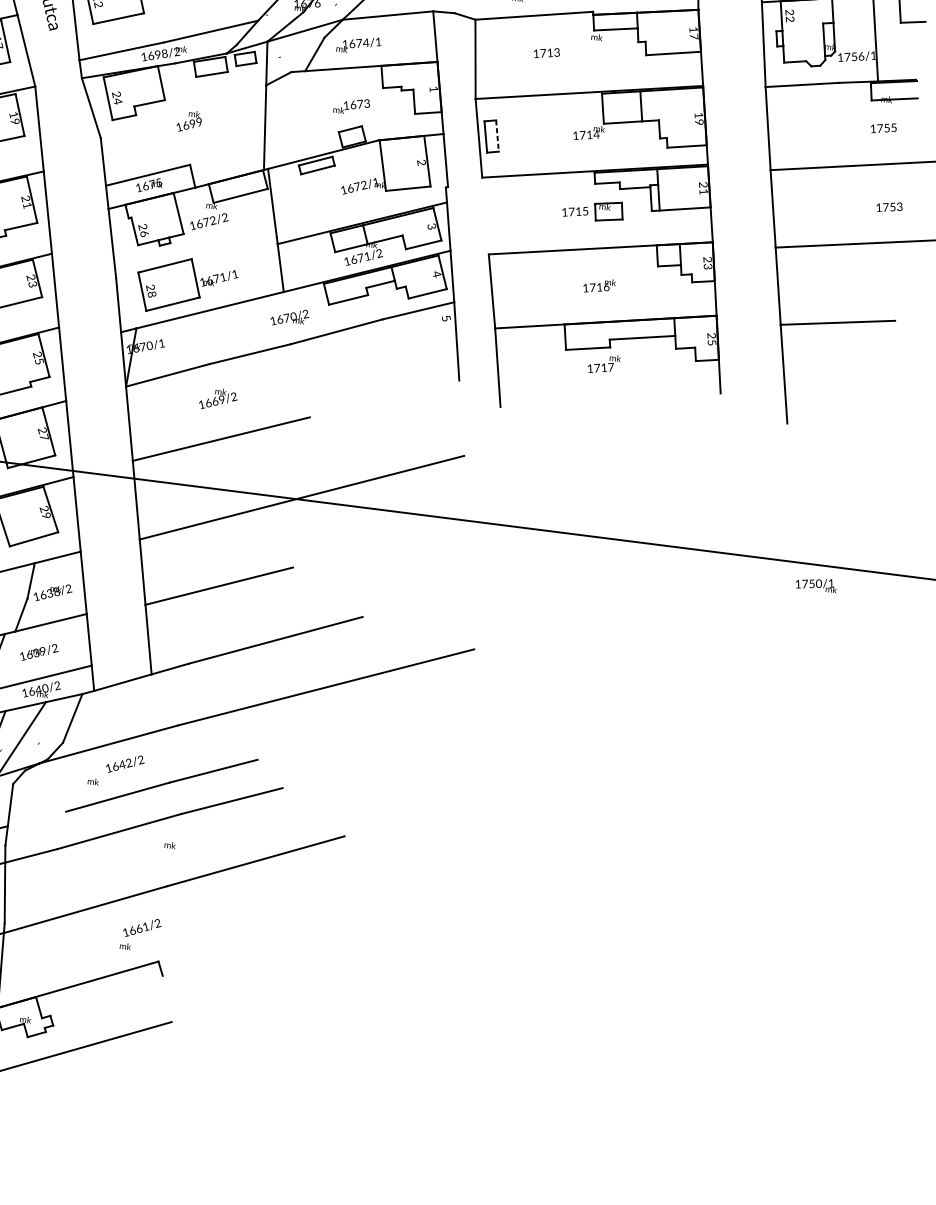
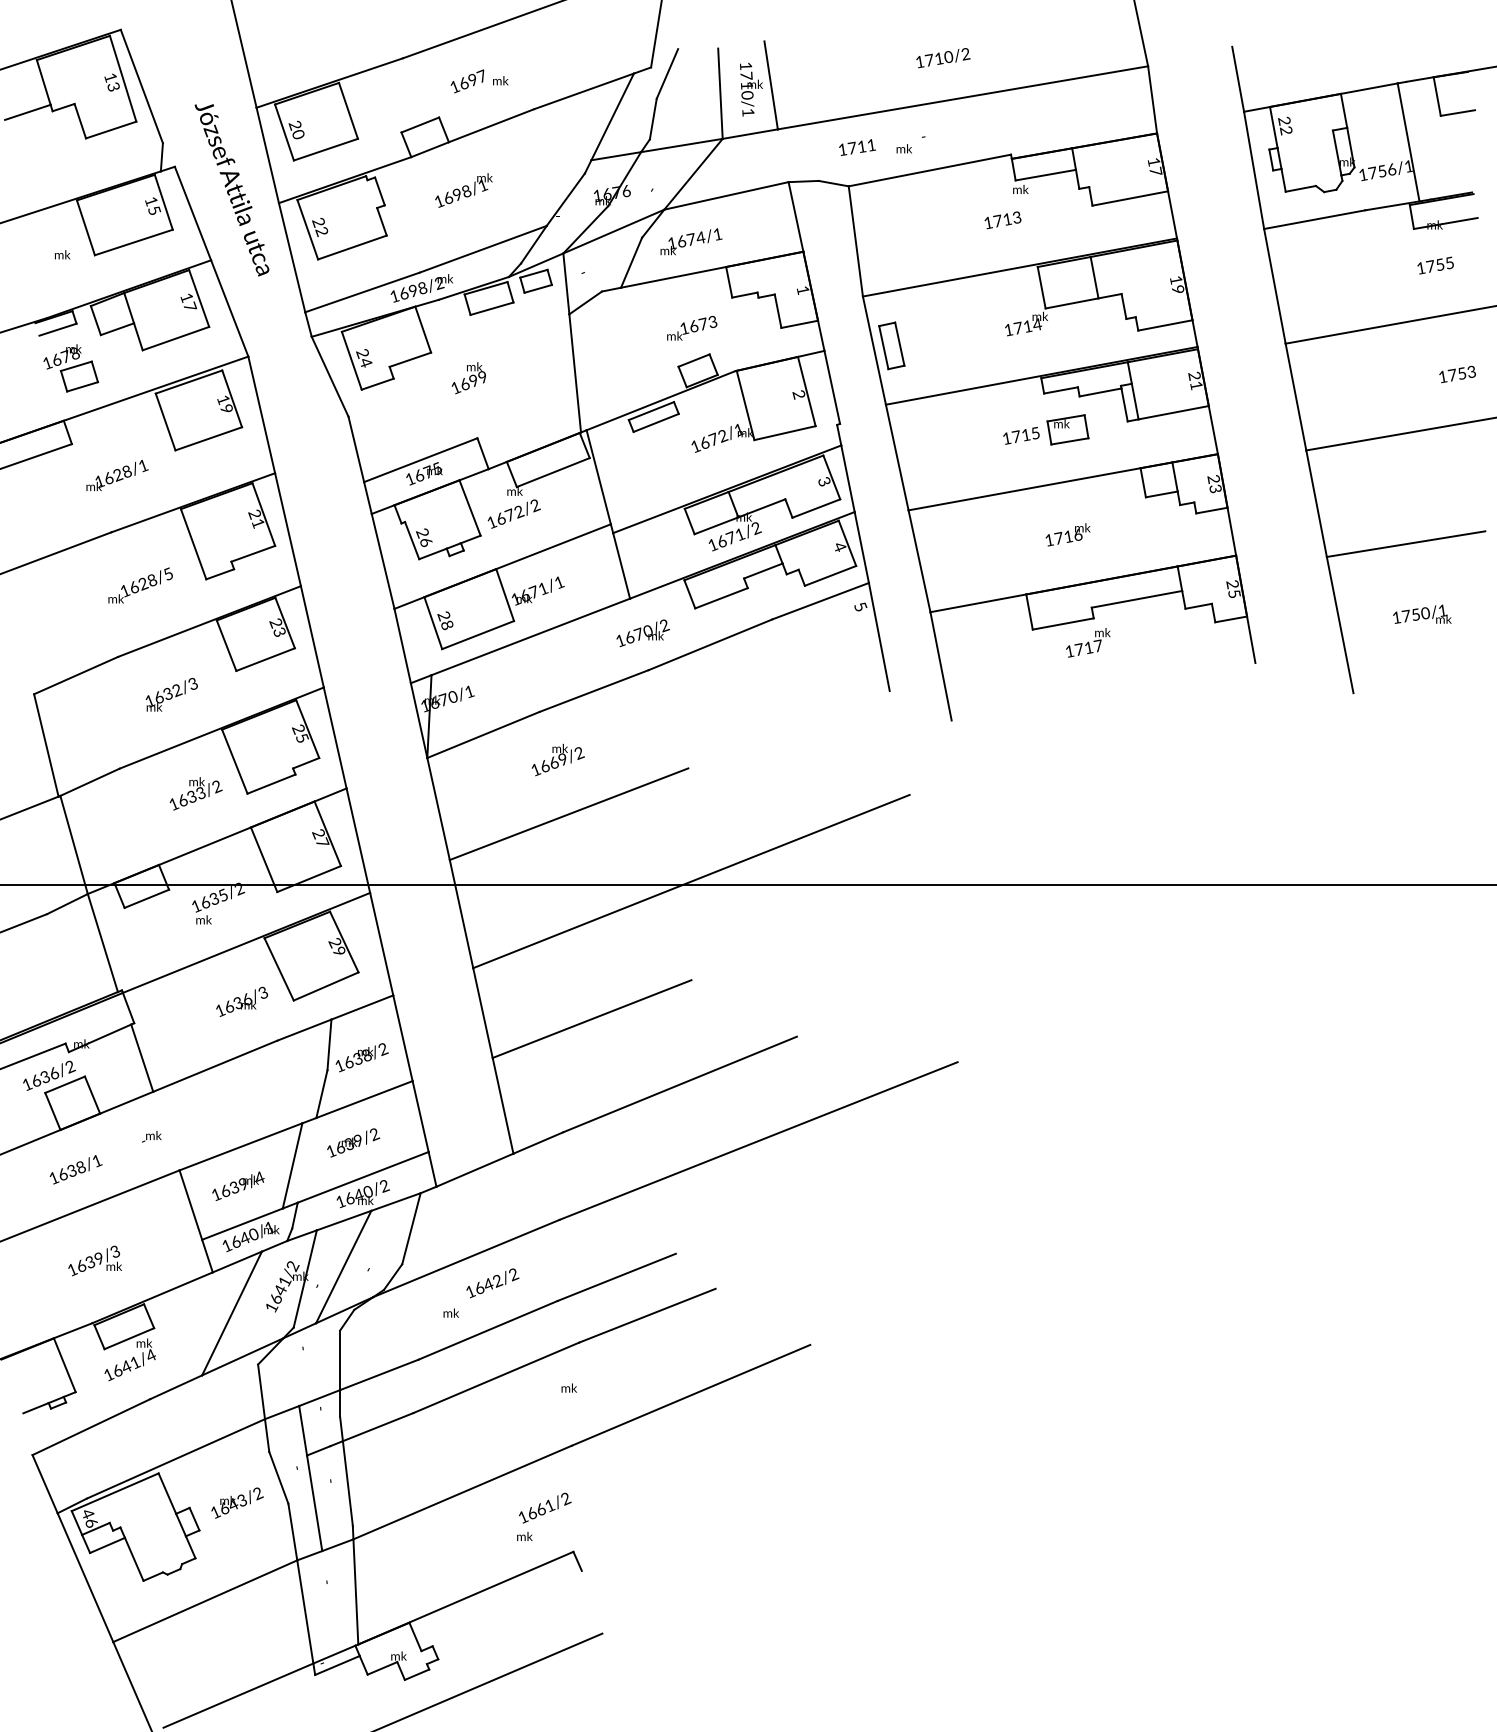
text: (546, 53) -> (1002, 220), moved
line: (497, 136) -> (899, 344), dashed -> solid
line: (485, 215) -> (896, 457), added
line: (196, 257) -> (502, 566), added
text: (816, 583) -> (1422, 613), moved
line: (37, 818) -> (379, 1374), added

